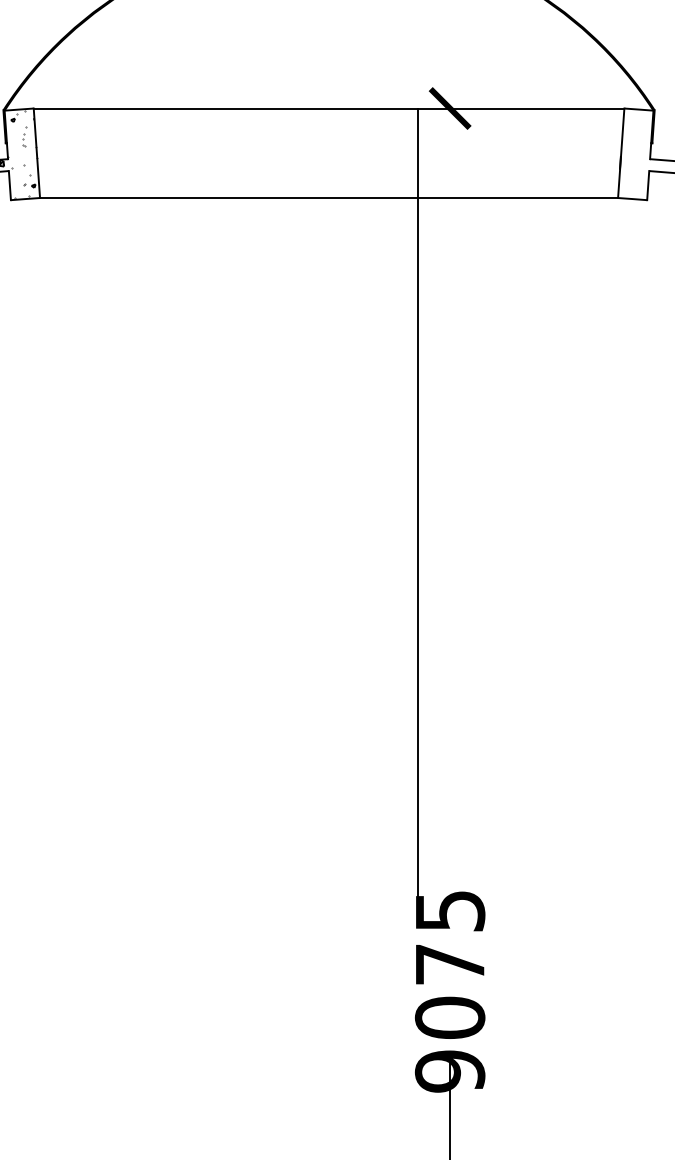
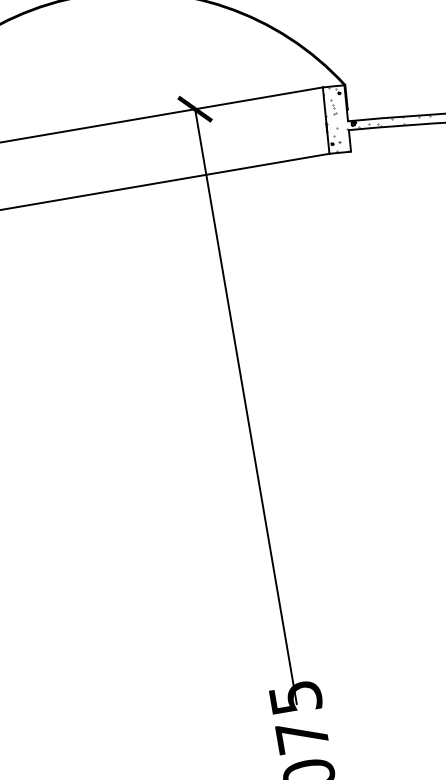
hatch: (642, 153) -> (341, 118), added
line: (418, 513) -> (246, 406), moved

